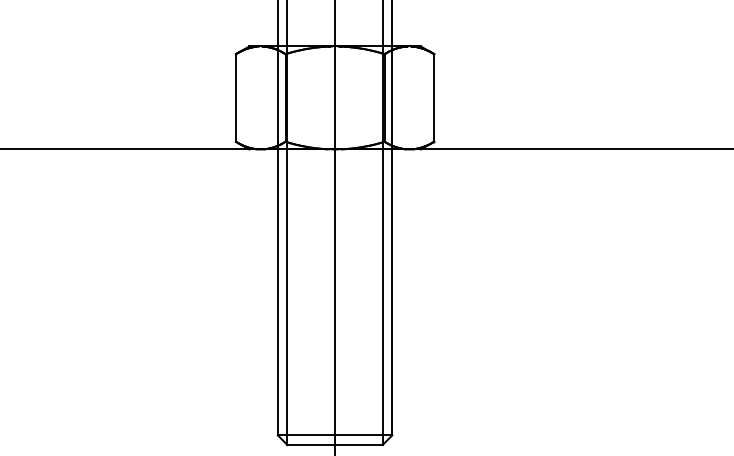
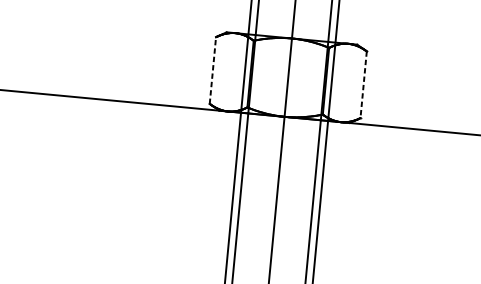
line: (236, 97) -> (213, 70), solid -> dashed
line: (434, 97) -> (363, 84), solid -> dashed

